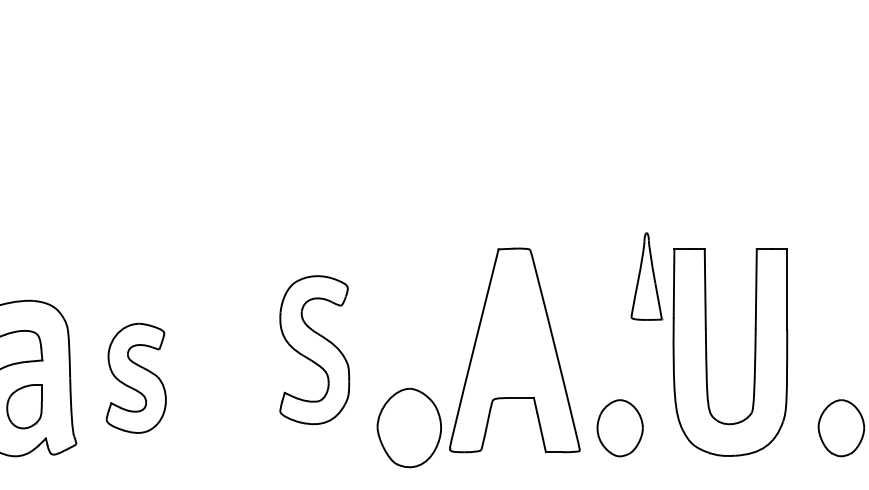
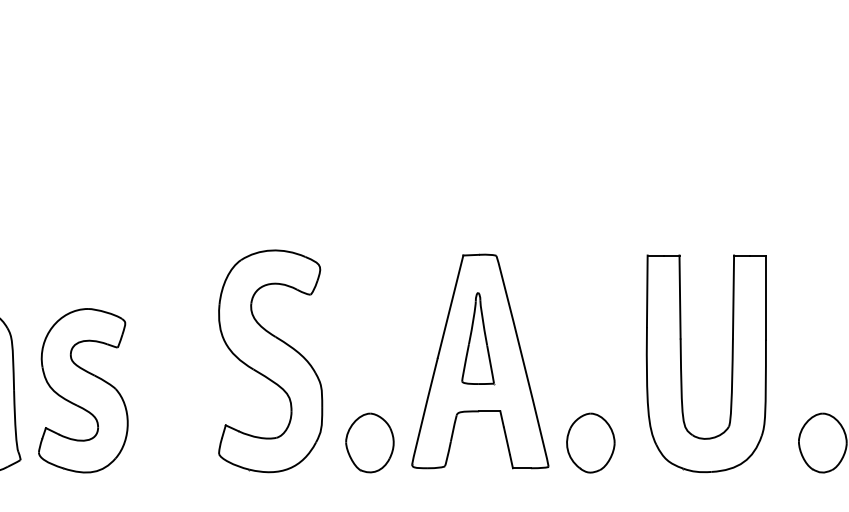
part: (646, 276) -> (477, 338), moved
part: (314, 349) -> (270, 360), size x1.43
part: (136, 378) -> (83, 390), size x1.43
part: (409, 428) -> (369, 443), size x0.71

